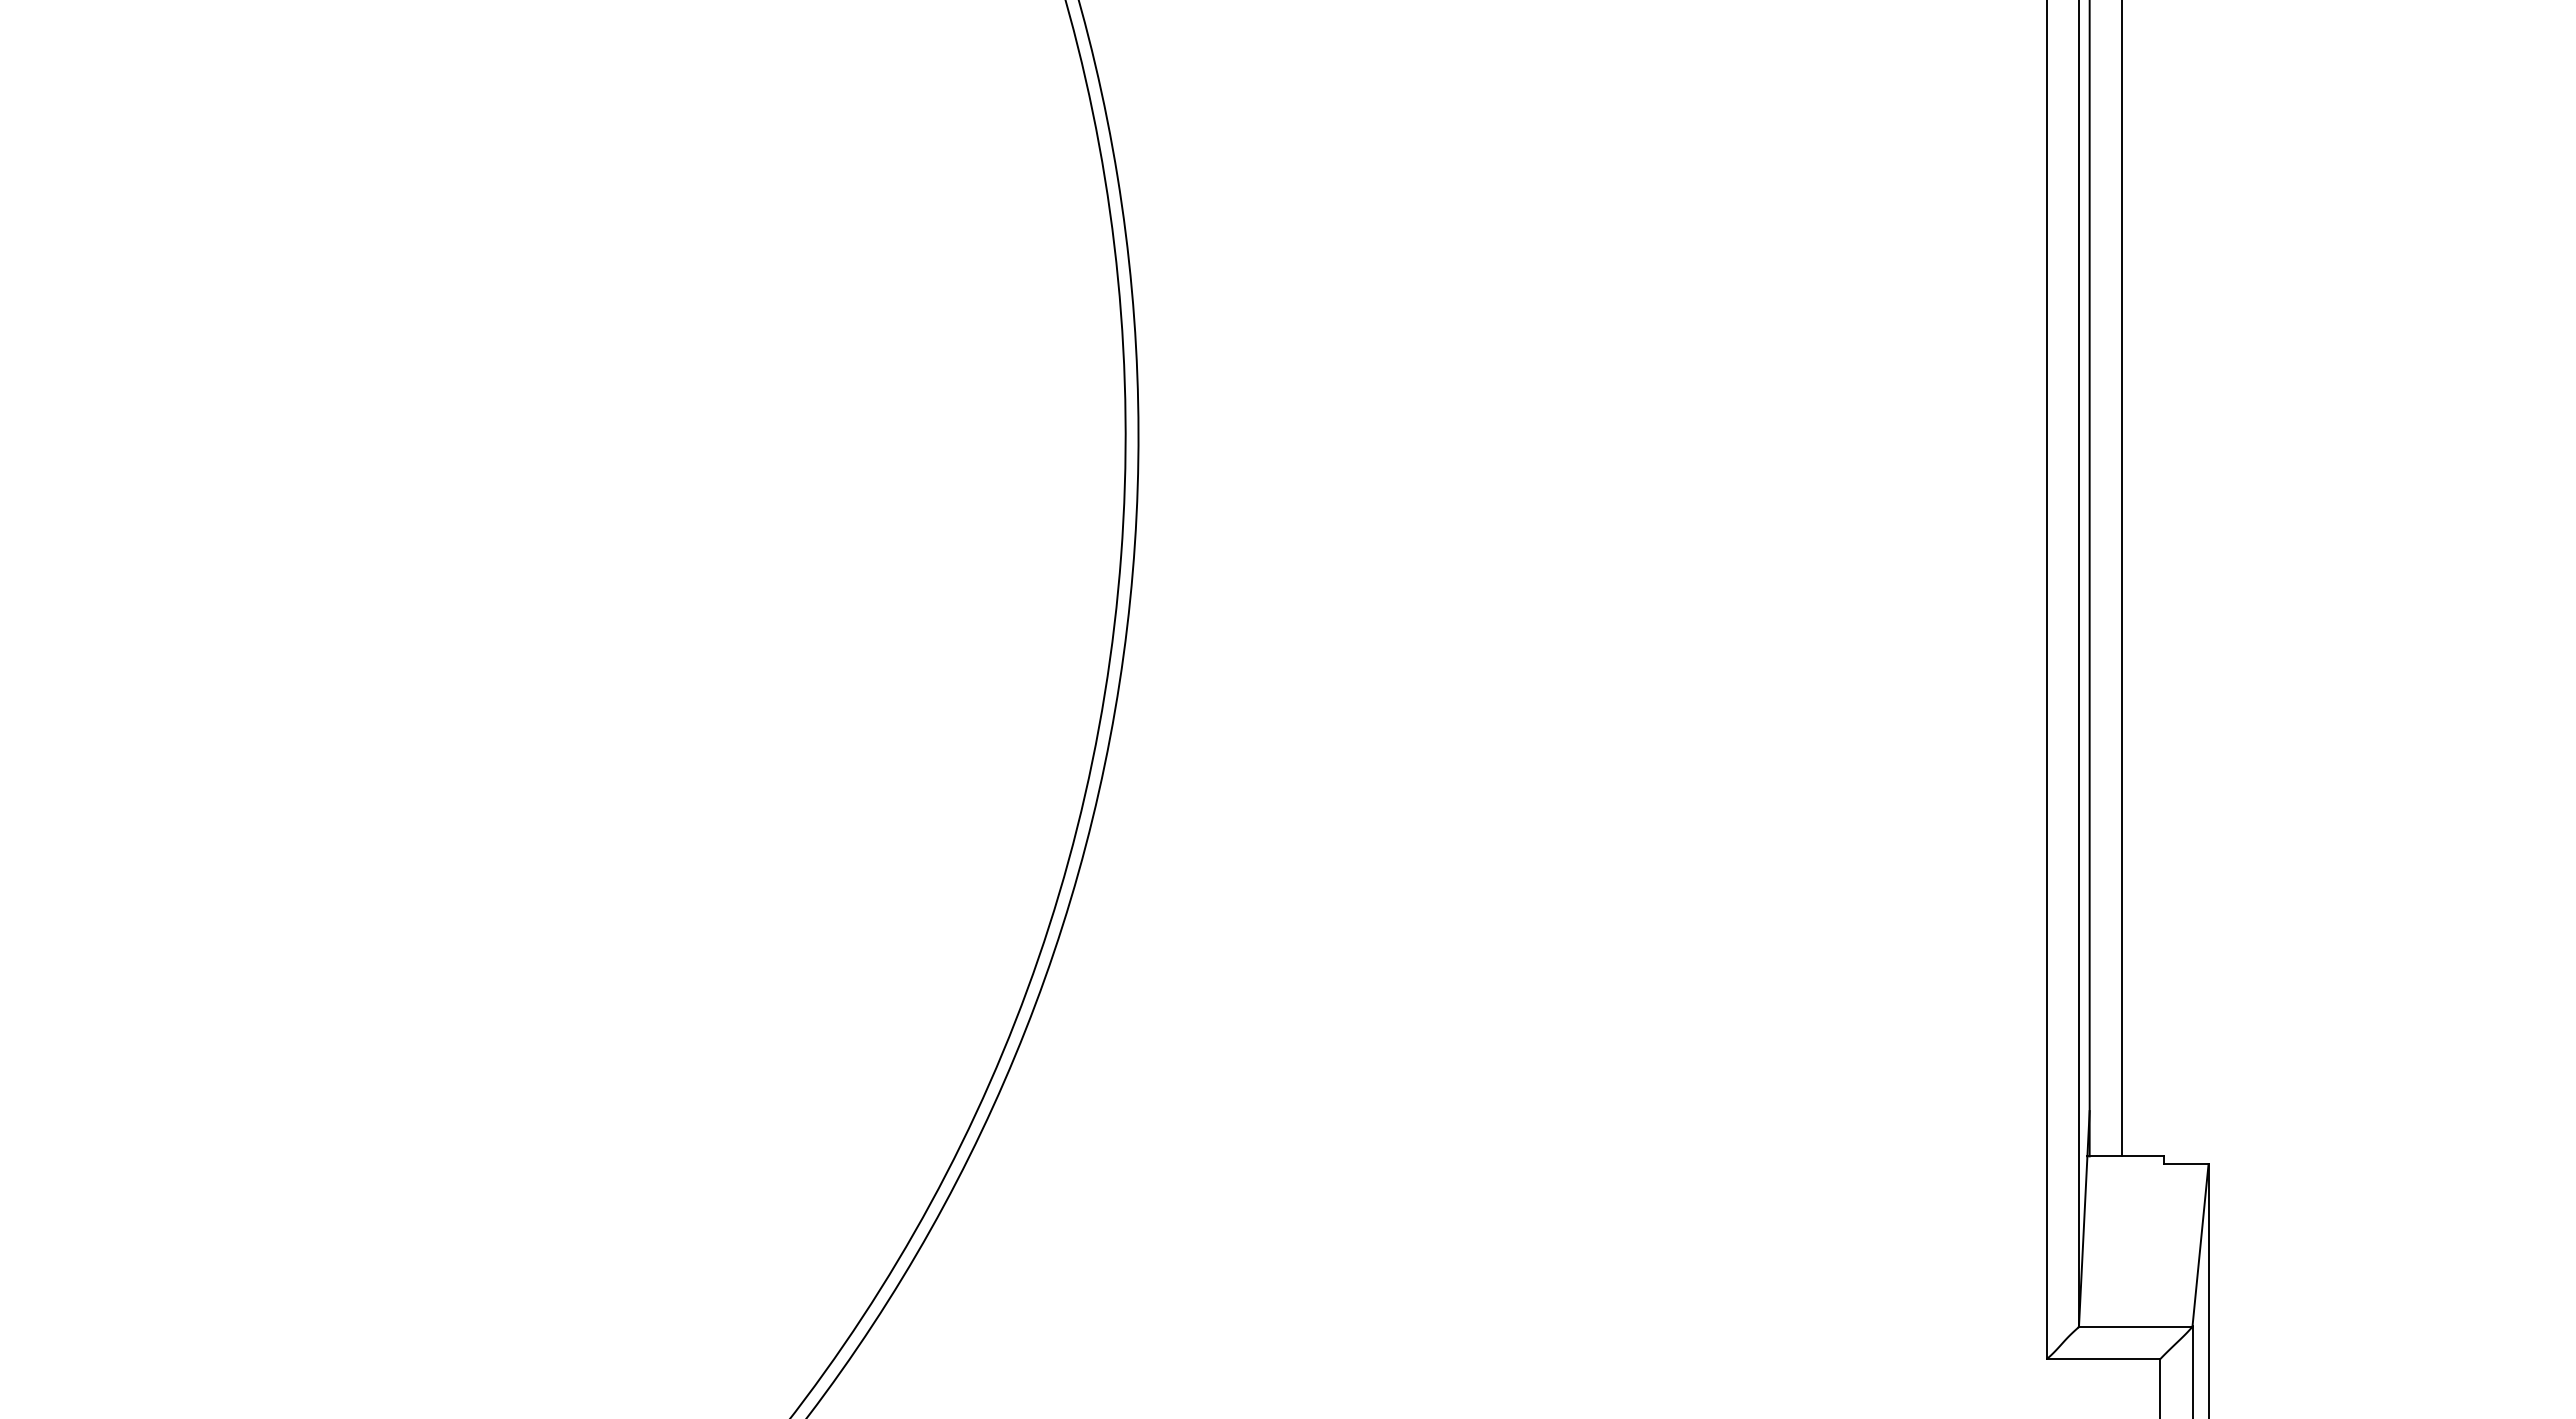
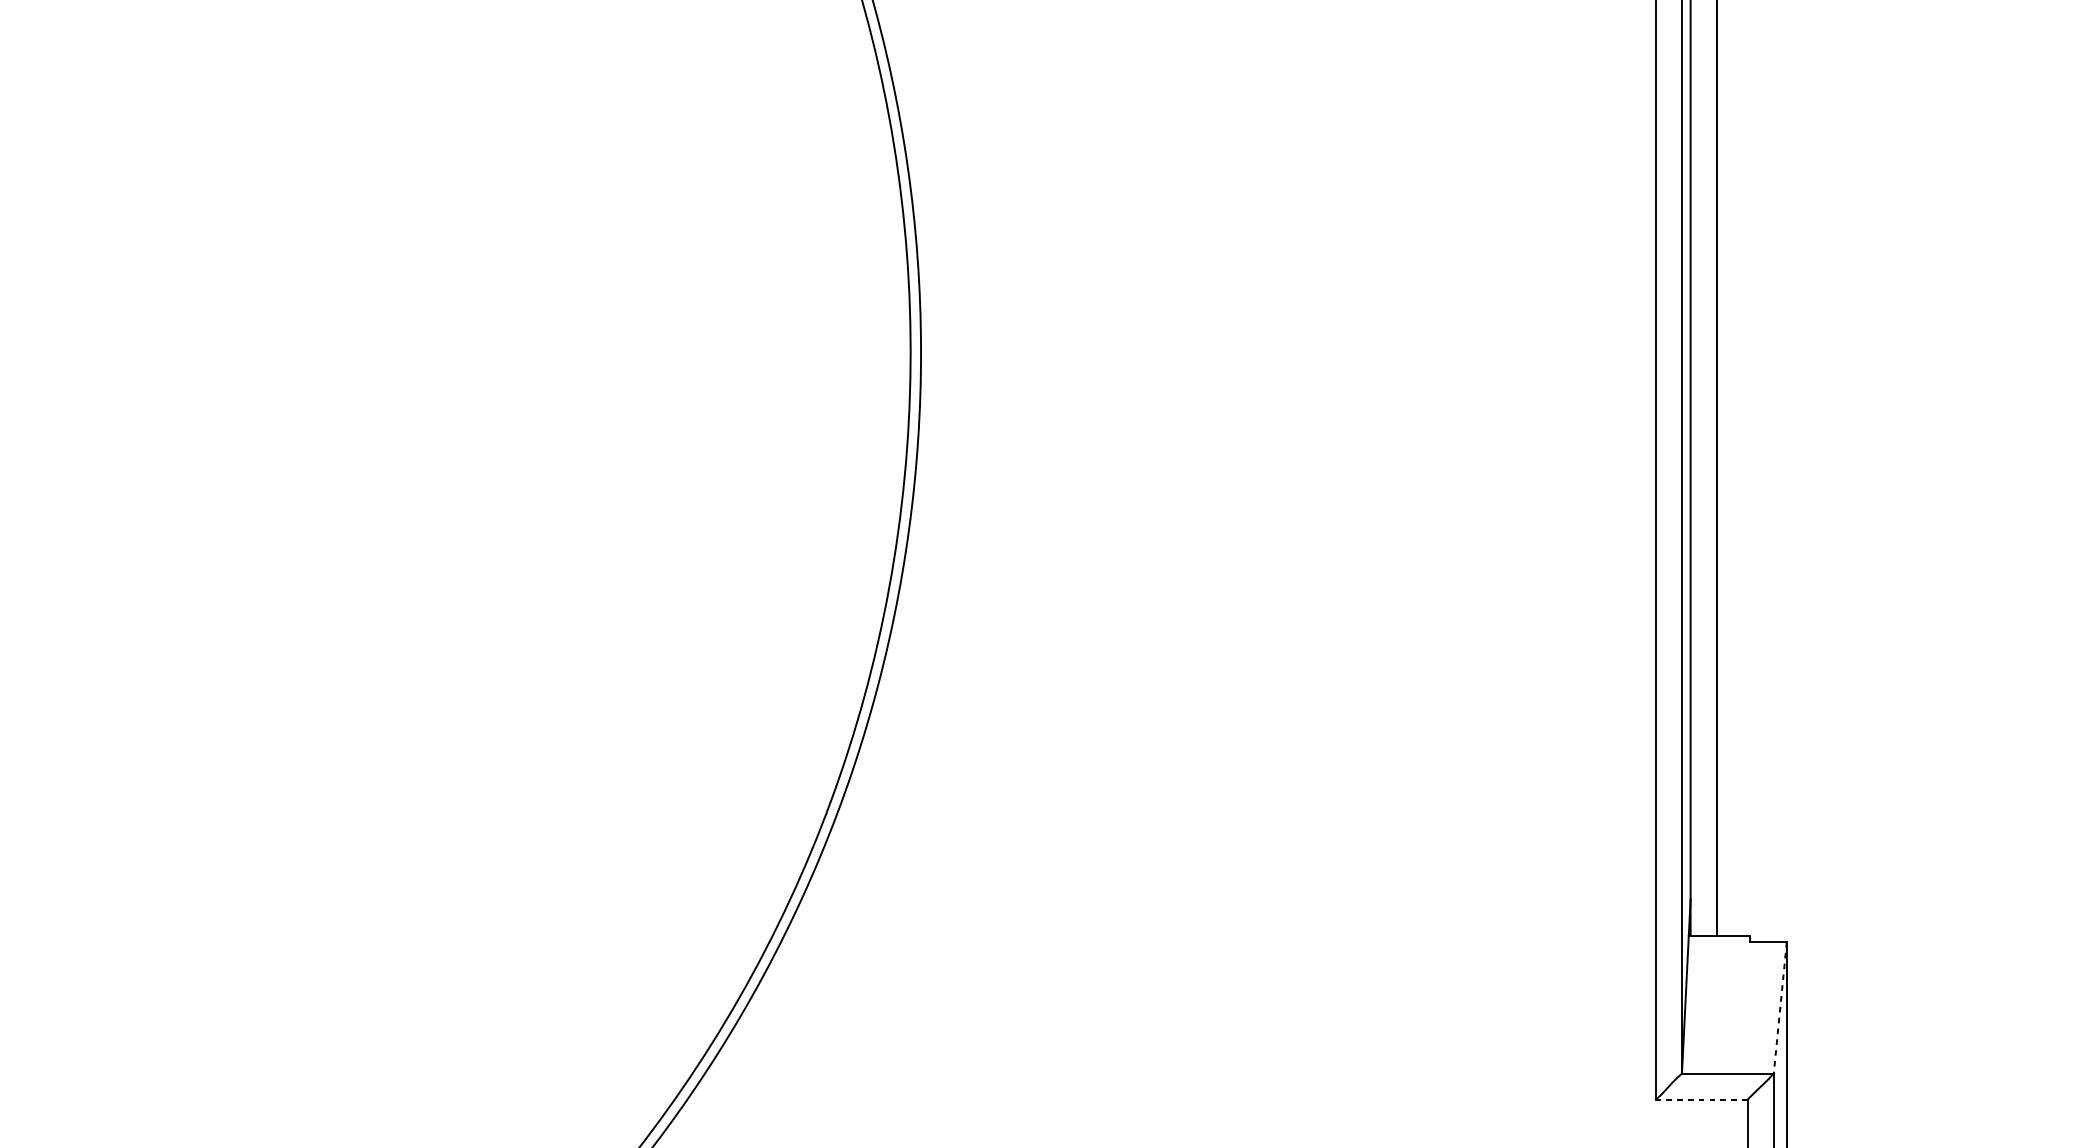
line: (2200, 1245) -> (1780, 1007), solid -> dashed
line: (2103, 1359) -> (1701, 1099), solid -> dashed

